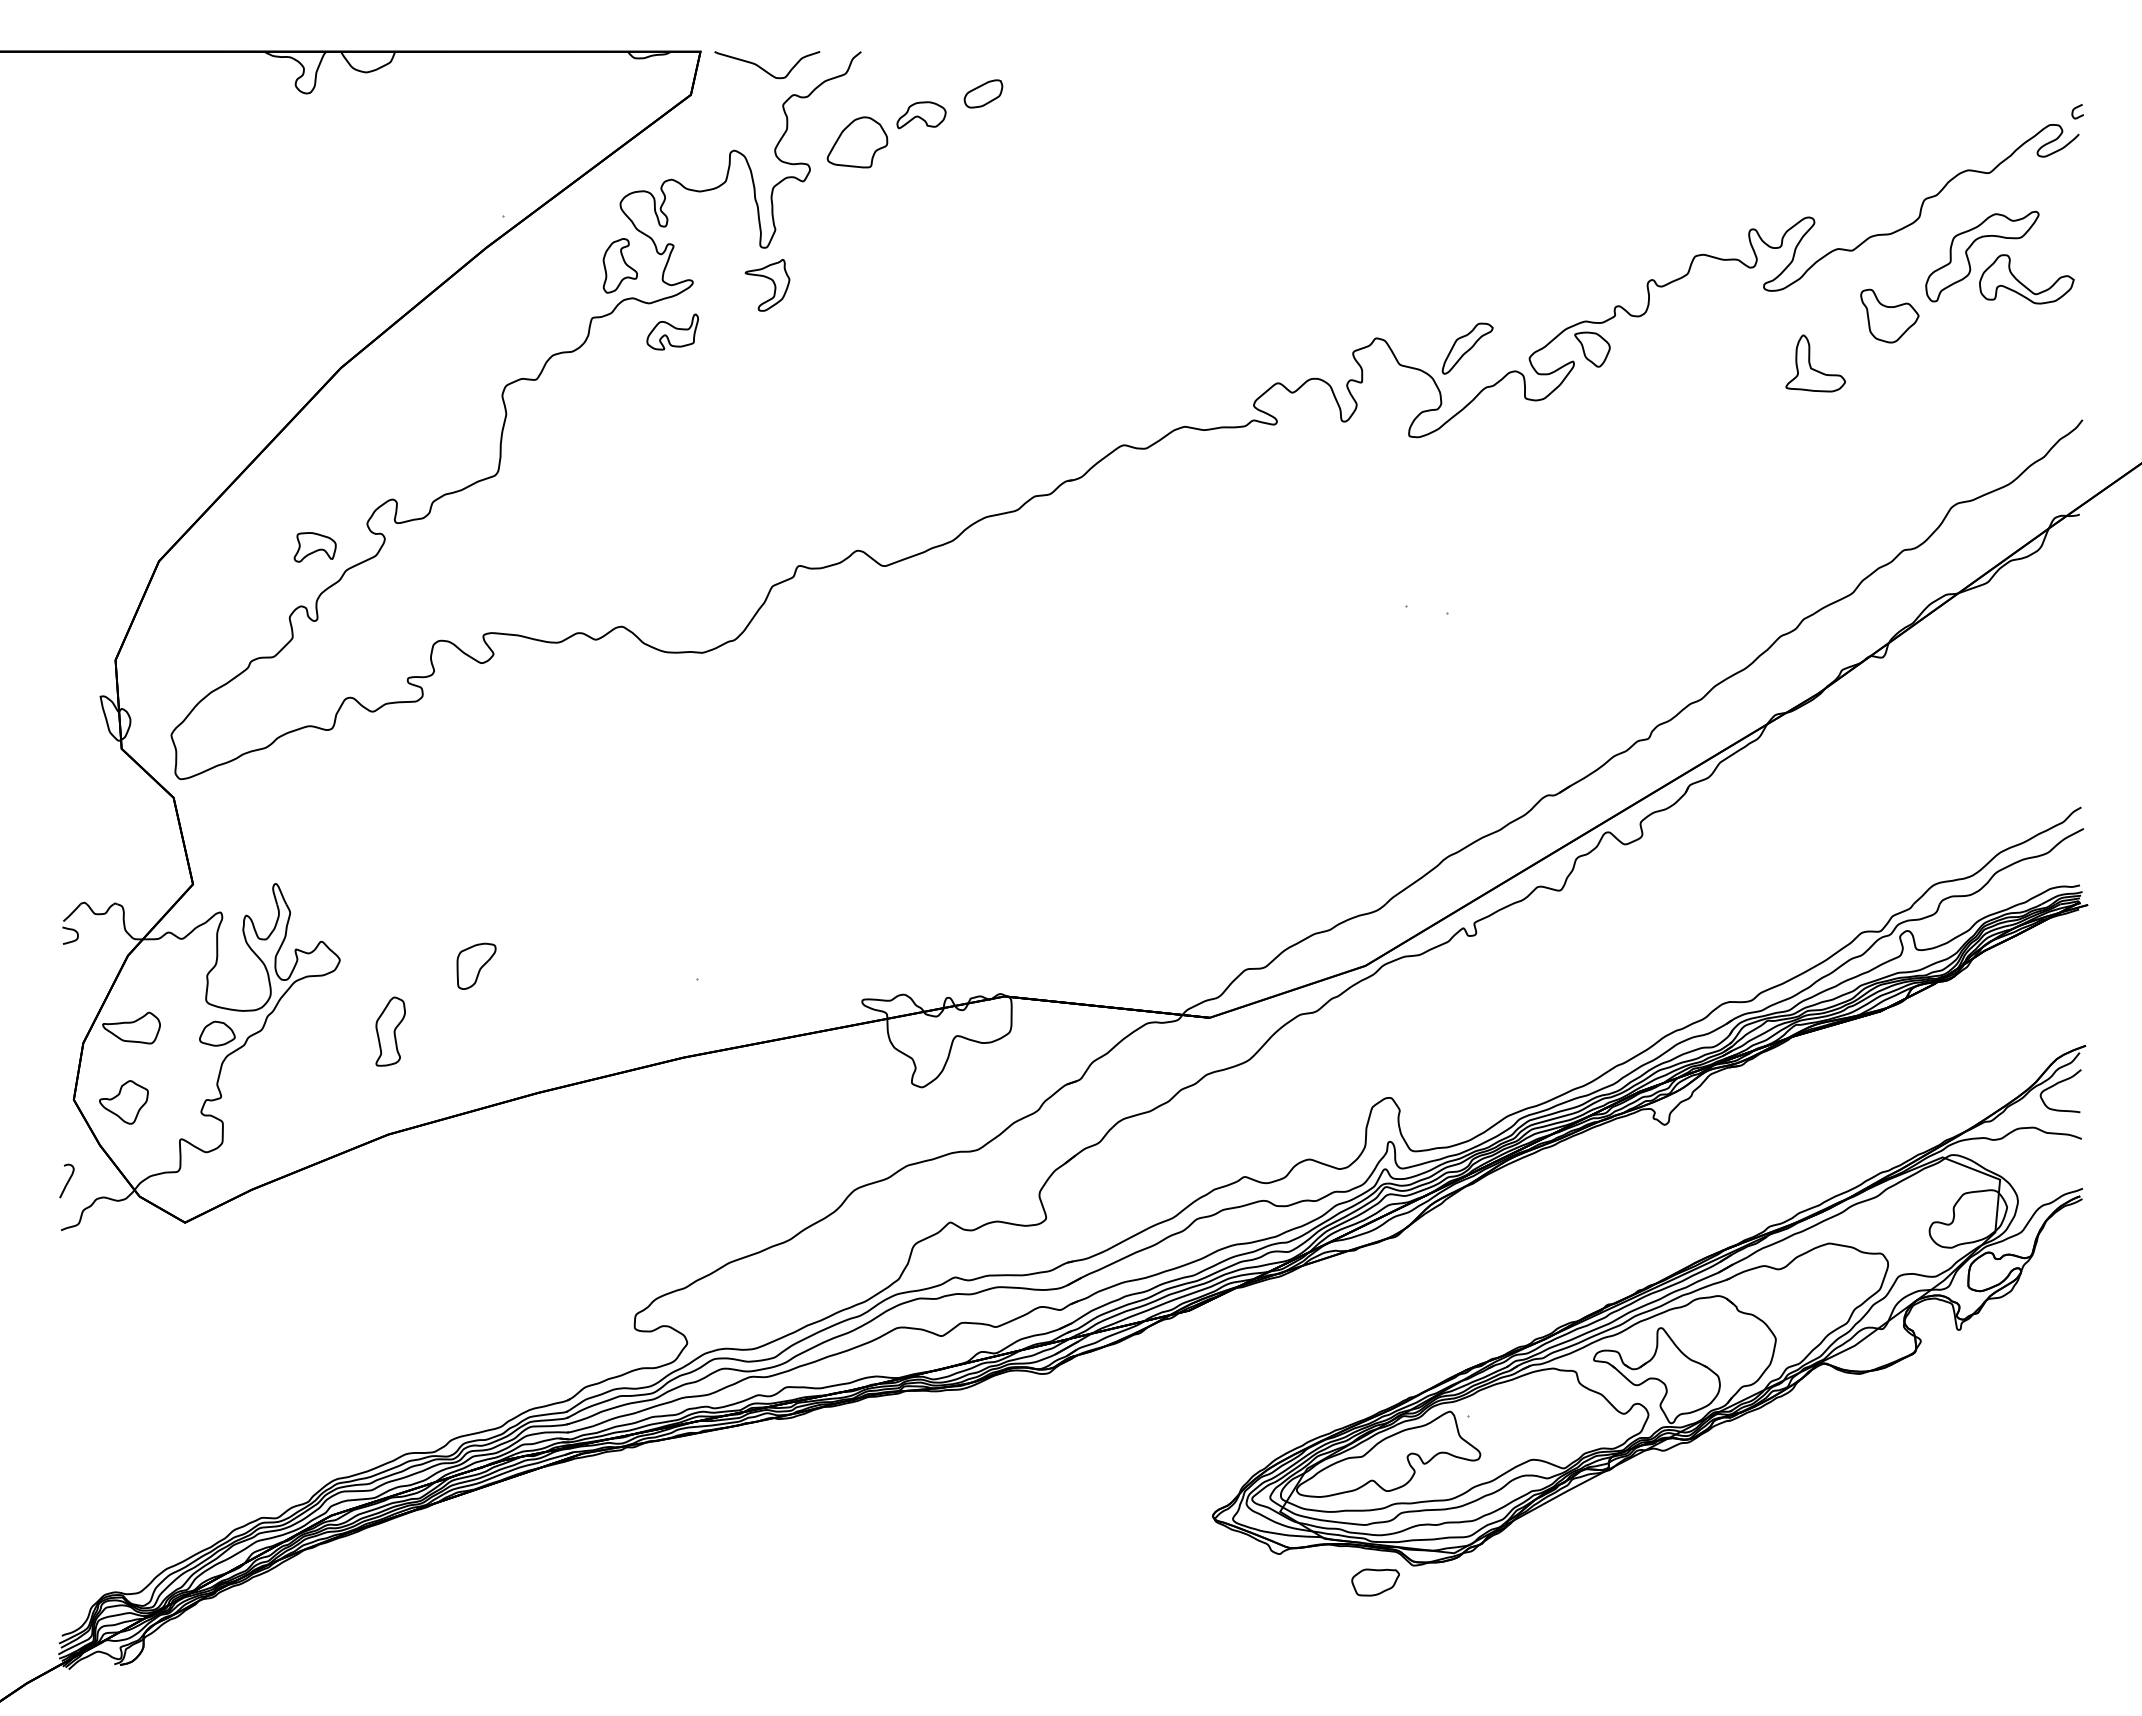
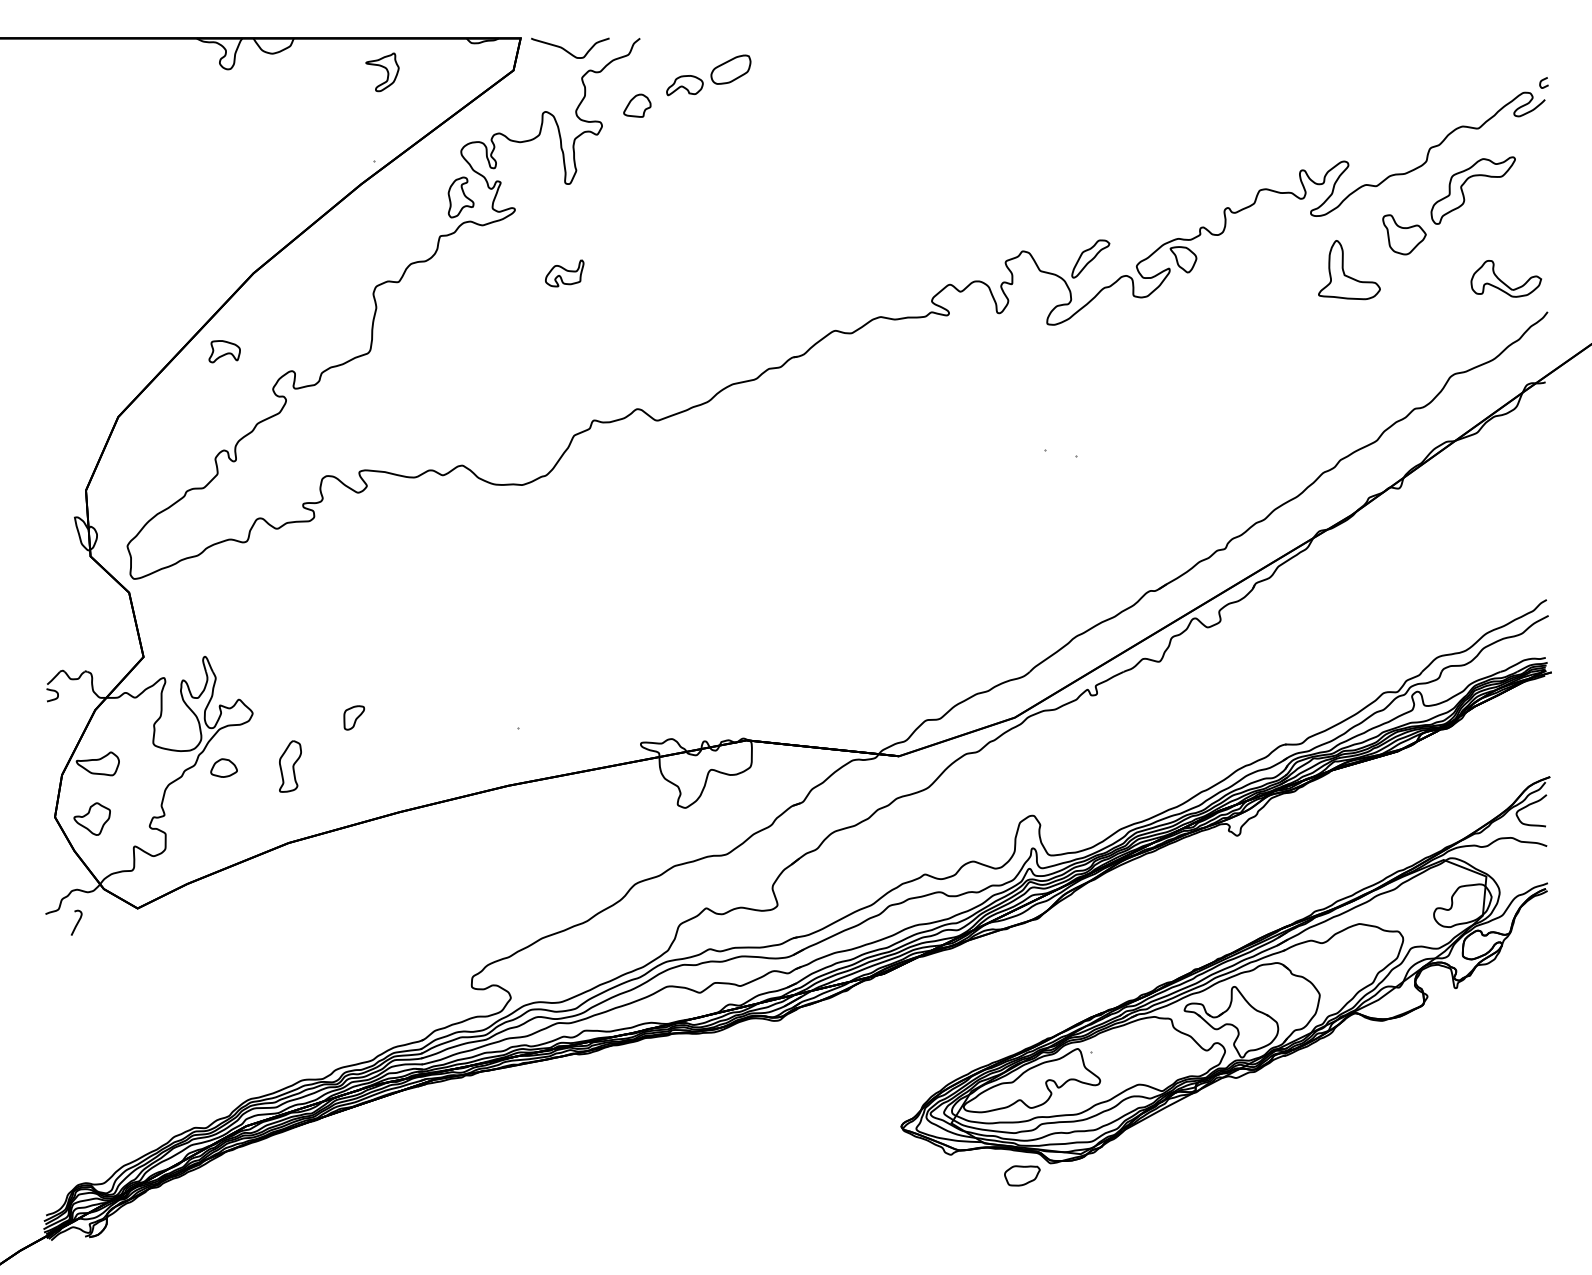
part: (983, 93) -> (730, 69), size x1.4
part: (857, 142) -> (637, 105), size x0.6
part: (2026, 279) -> (1506, 278), moved
part: (773, 284) -> (386, 71), moved
part: (672, 331) -> (564, 273), moved
part: (1815, 363) -> (1349, 270), size x1.4
part: (314, 547) -> (224, 351), moved
part: (476, 965) -> (354, 717), size x0.7
part: (217, 1033) -> (224, 767), moved
curve: (67, 1180) -> (77, 922), moved

